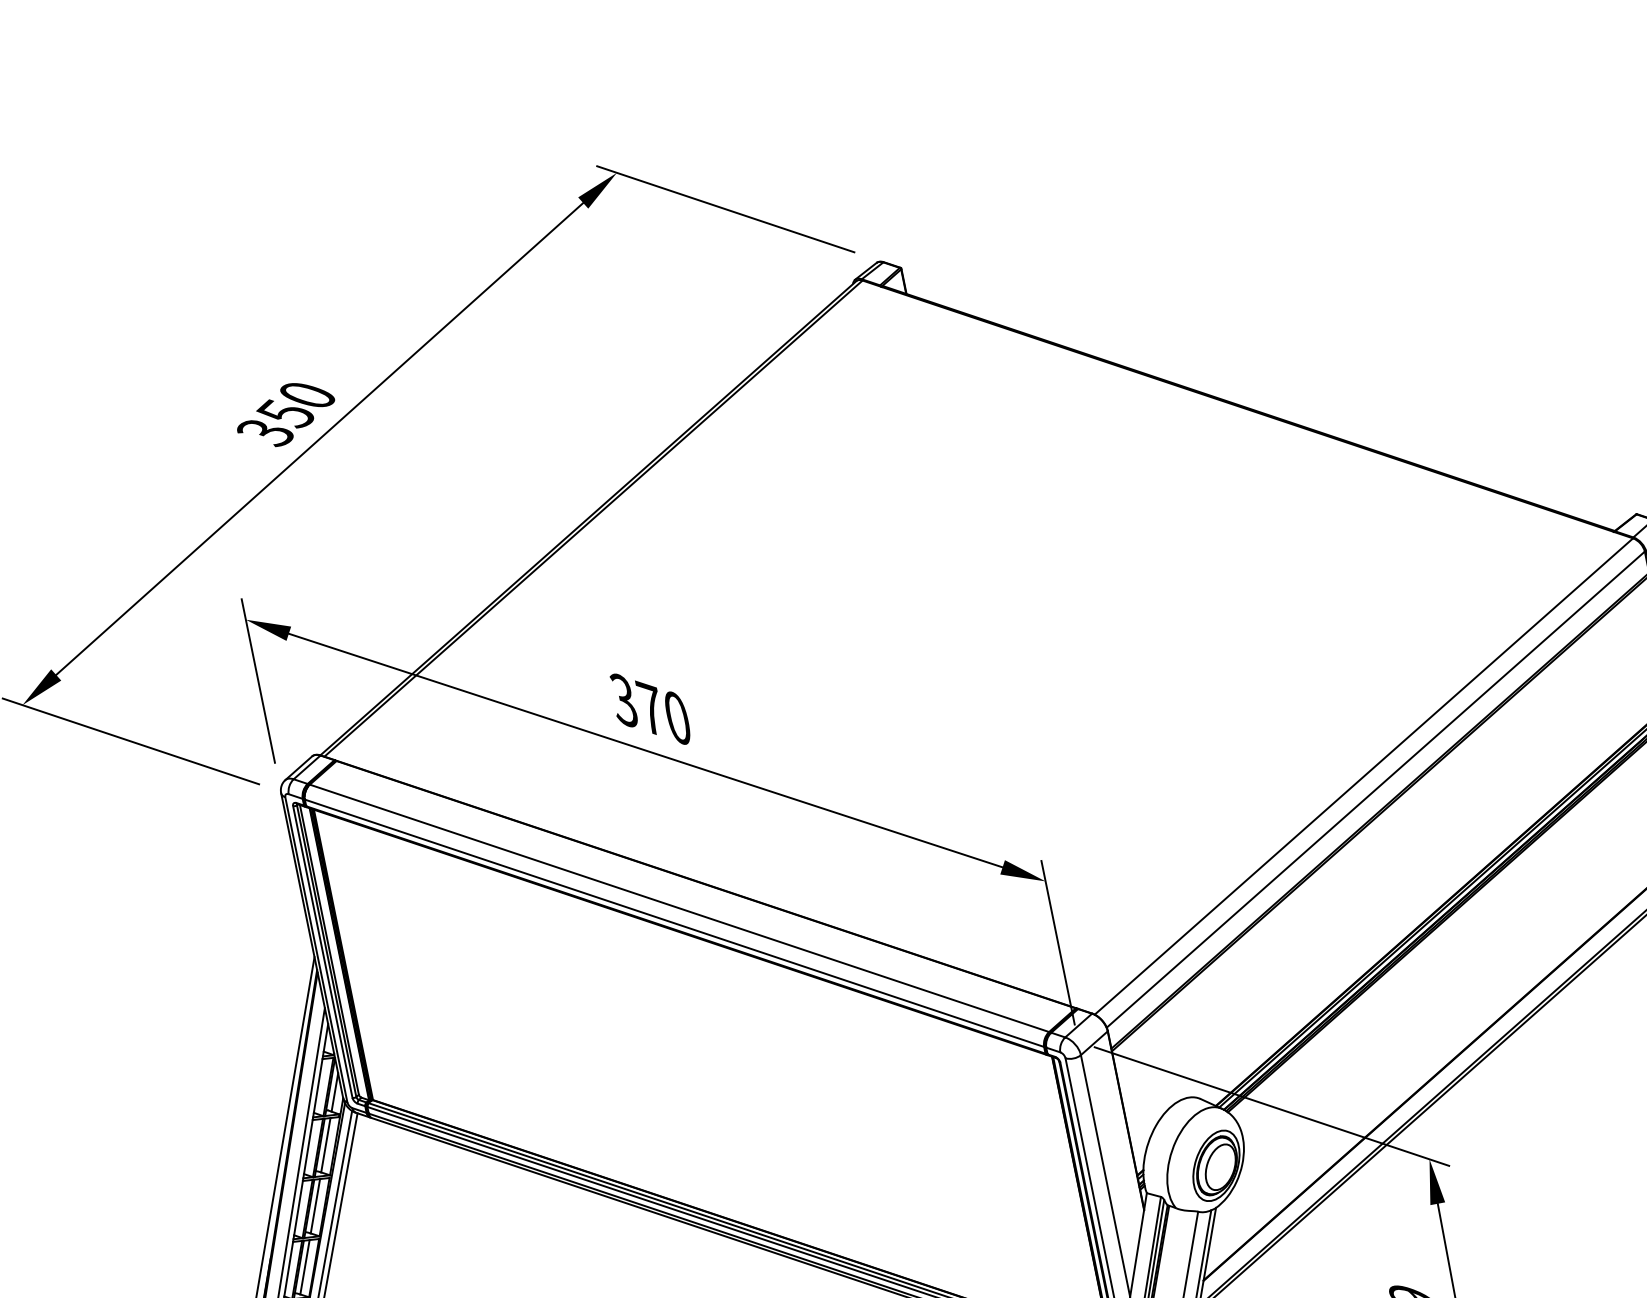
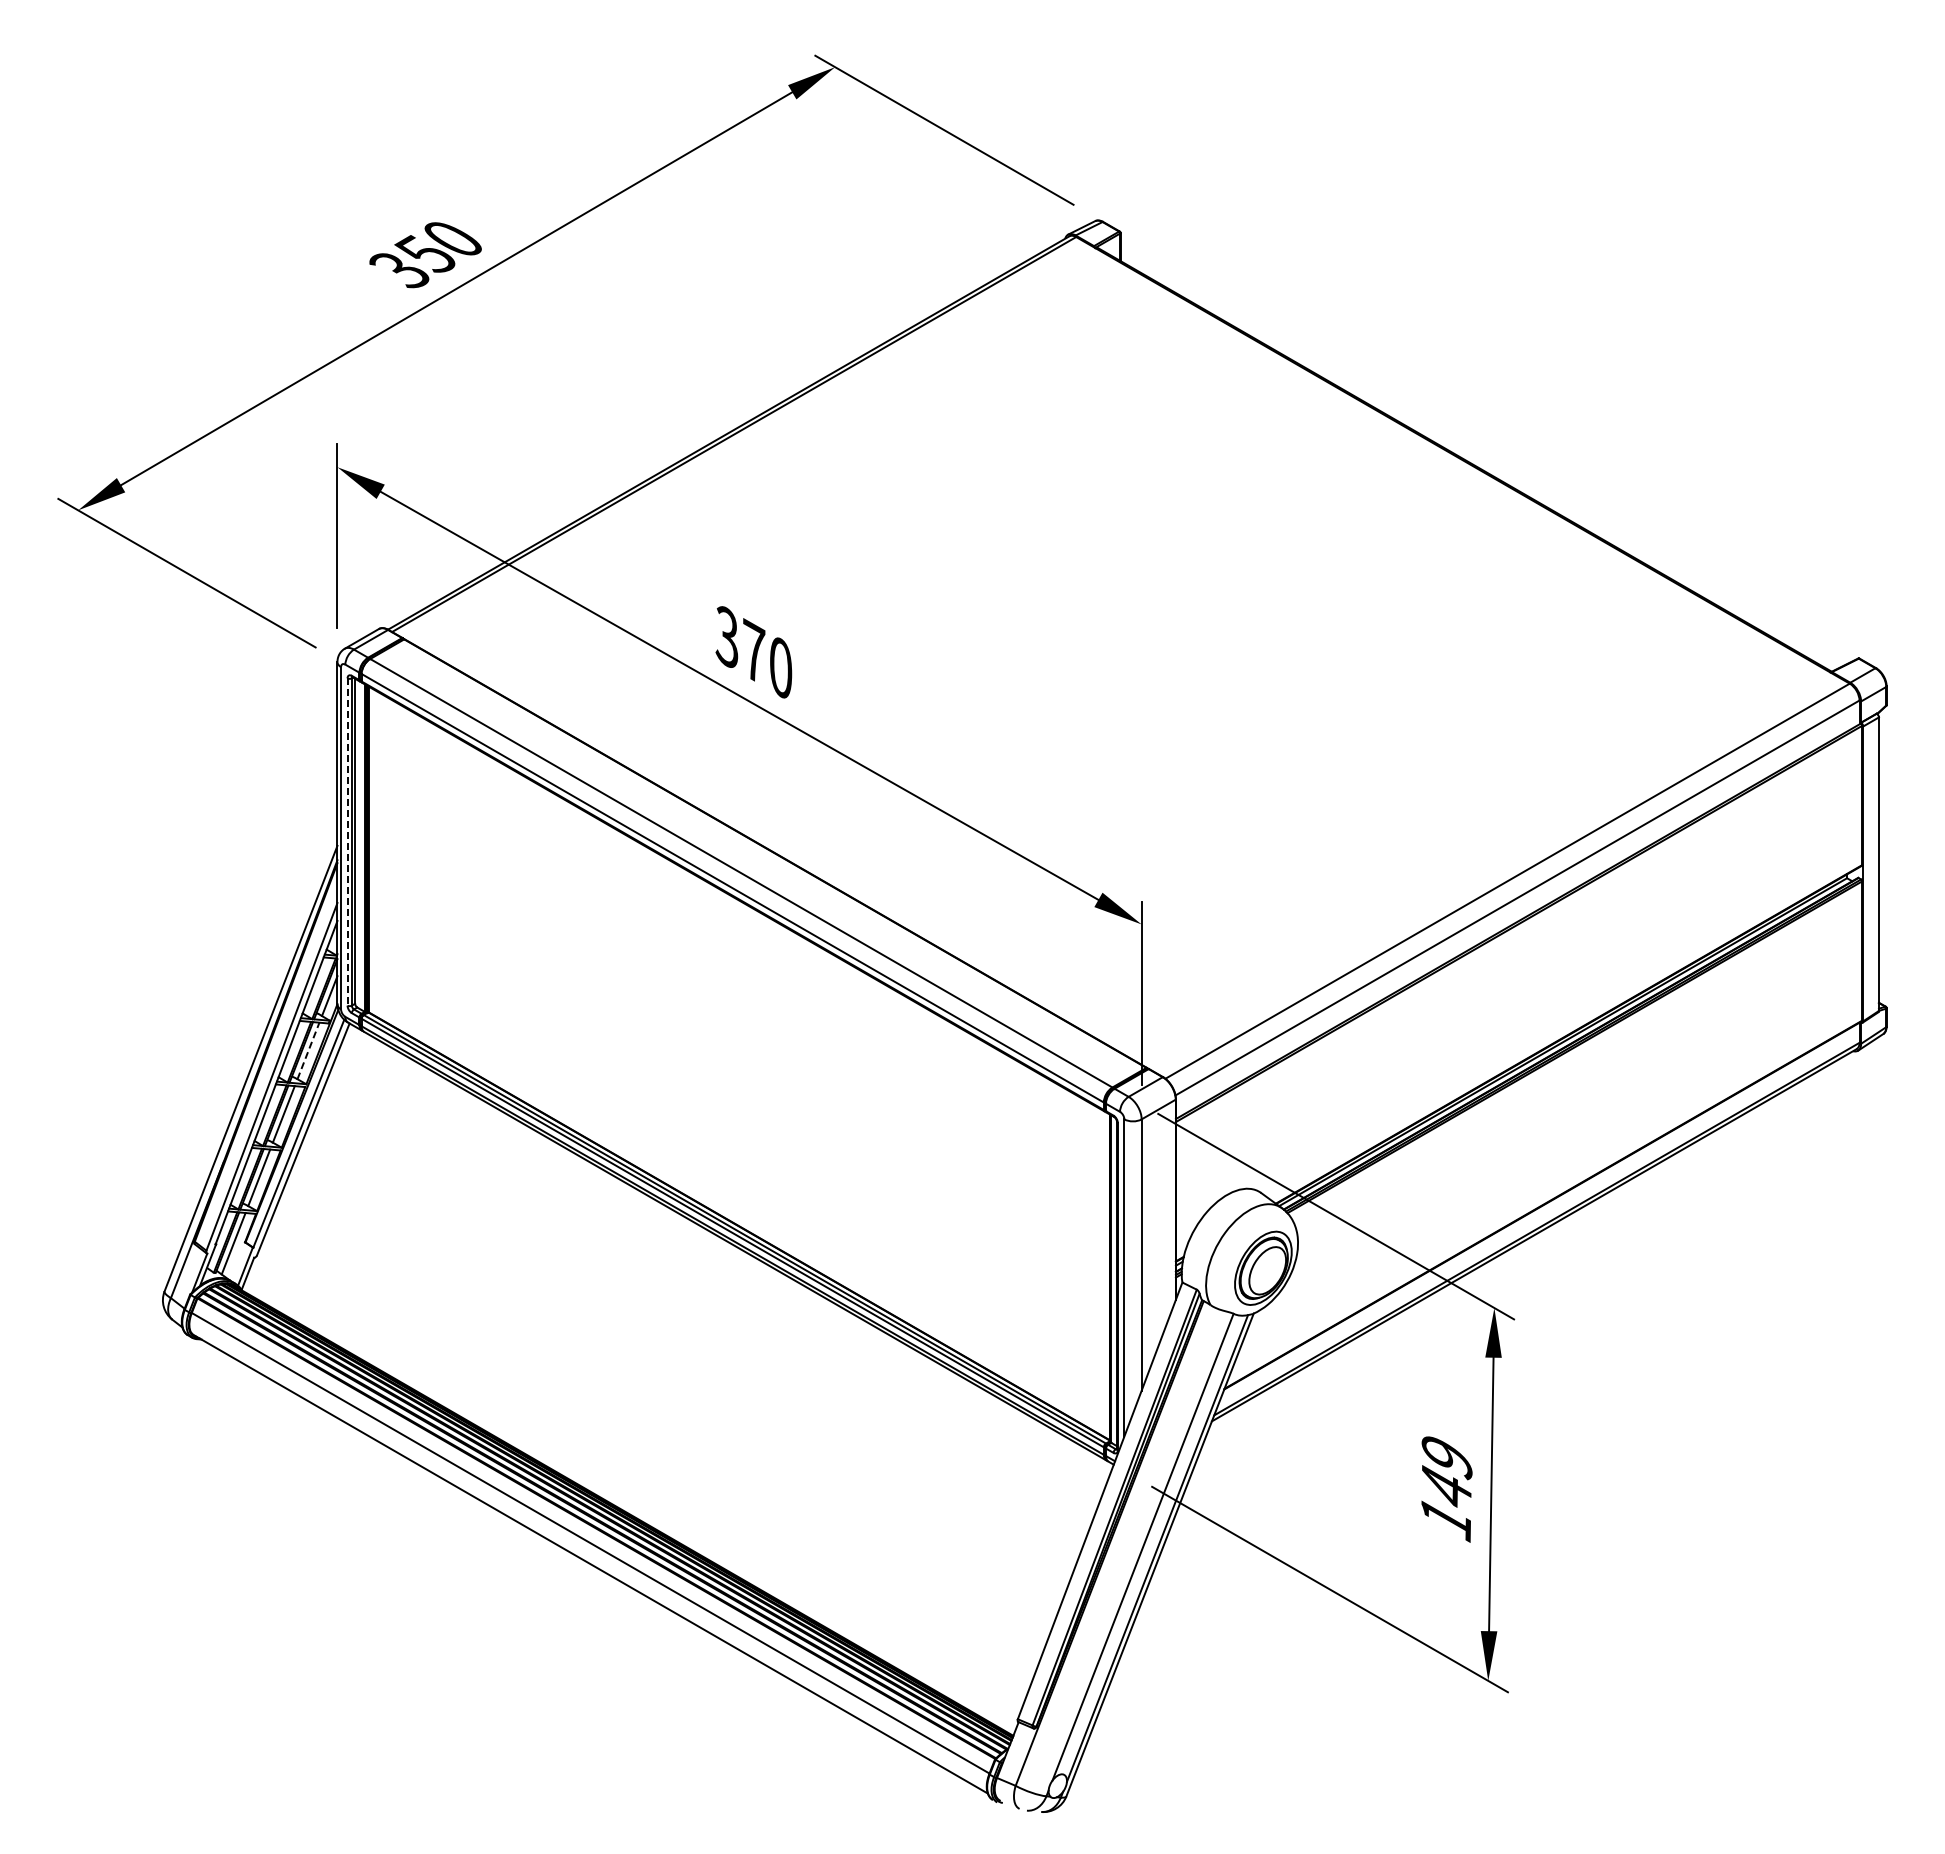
line: (322, 952) -> (347, 842), solid -> dashed
line: (325, 1144) -> (308, 1050), solid -> dashed

